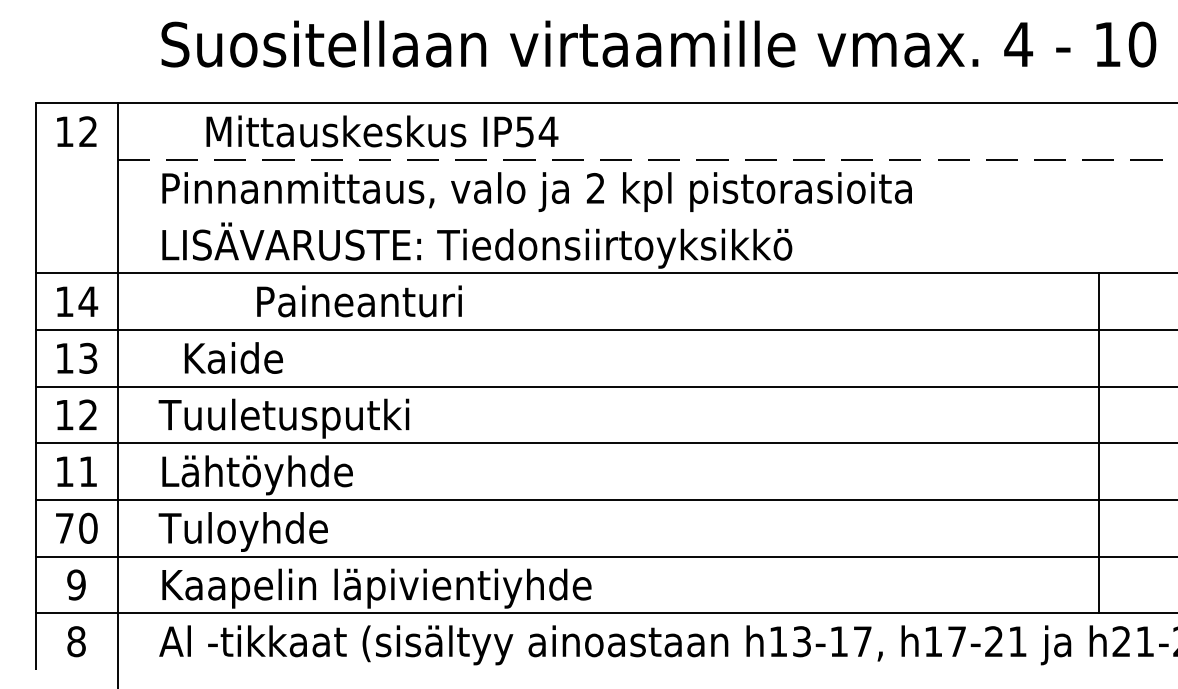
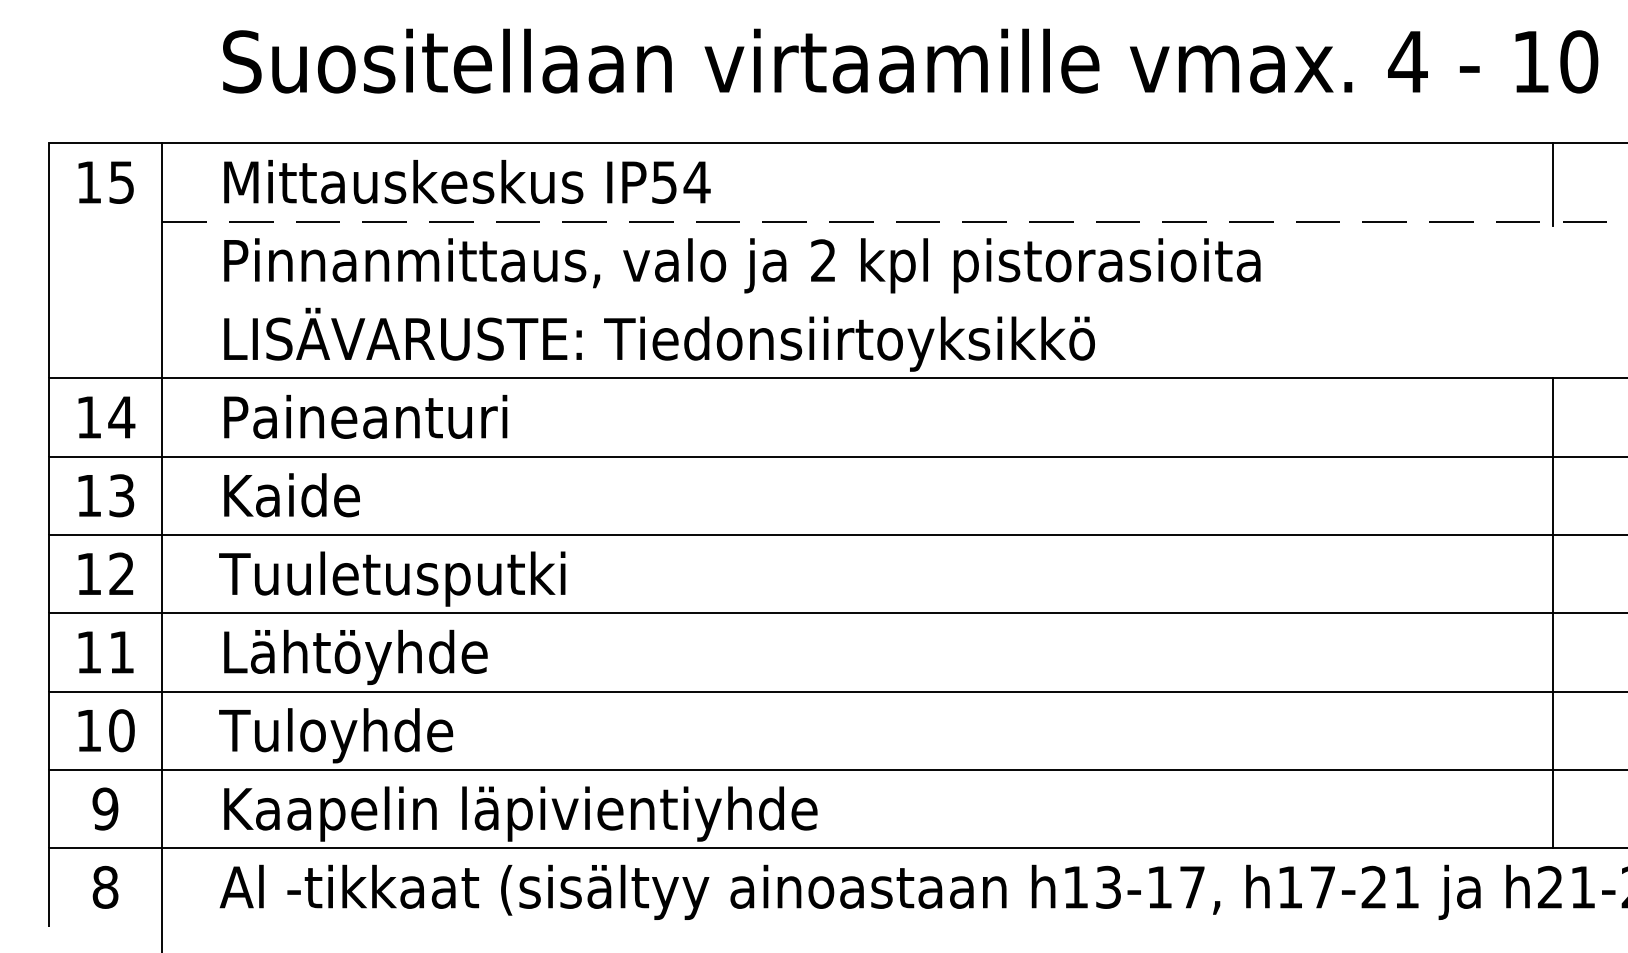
text: (88, 131) -> (121, 182), 12 -> 15
text: (382, 131) -> (467, 181), moved
line: (1123, 133) -> (1552, 184), added
text: (359, 301) -> (365, 416), moved
text: (233, 358) -> (291, 495), moved
line: (1099, 443) -> (1552, 613), moved
text: (64, 528) -> (89, 730), 70 -> 10

